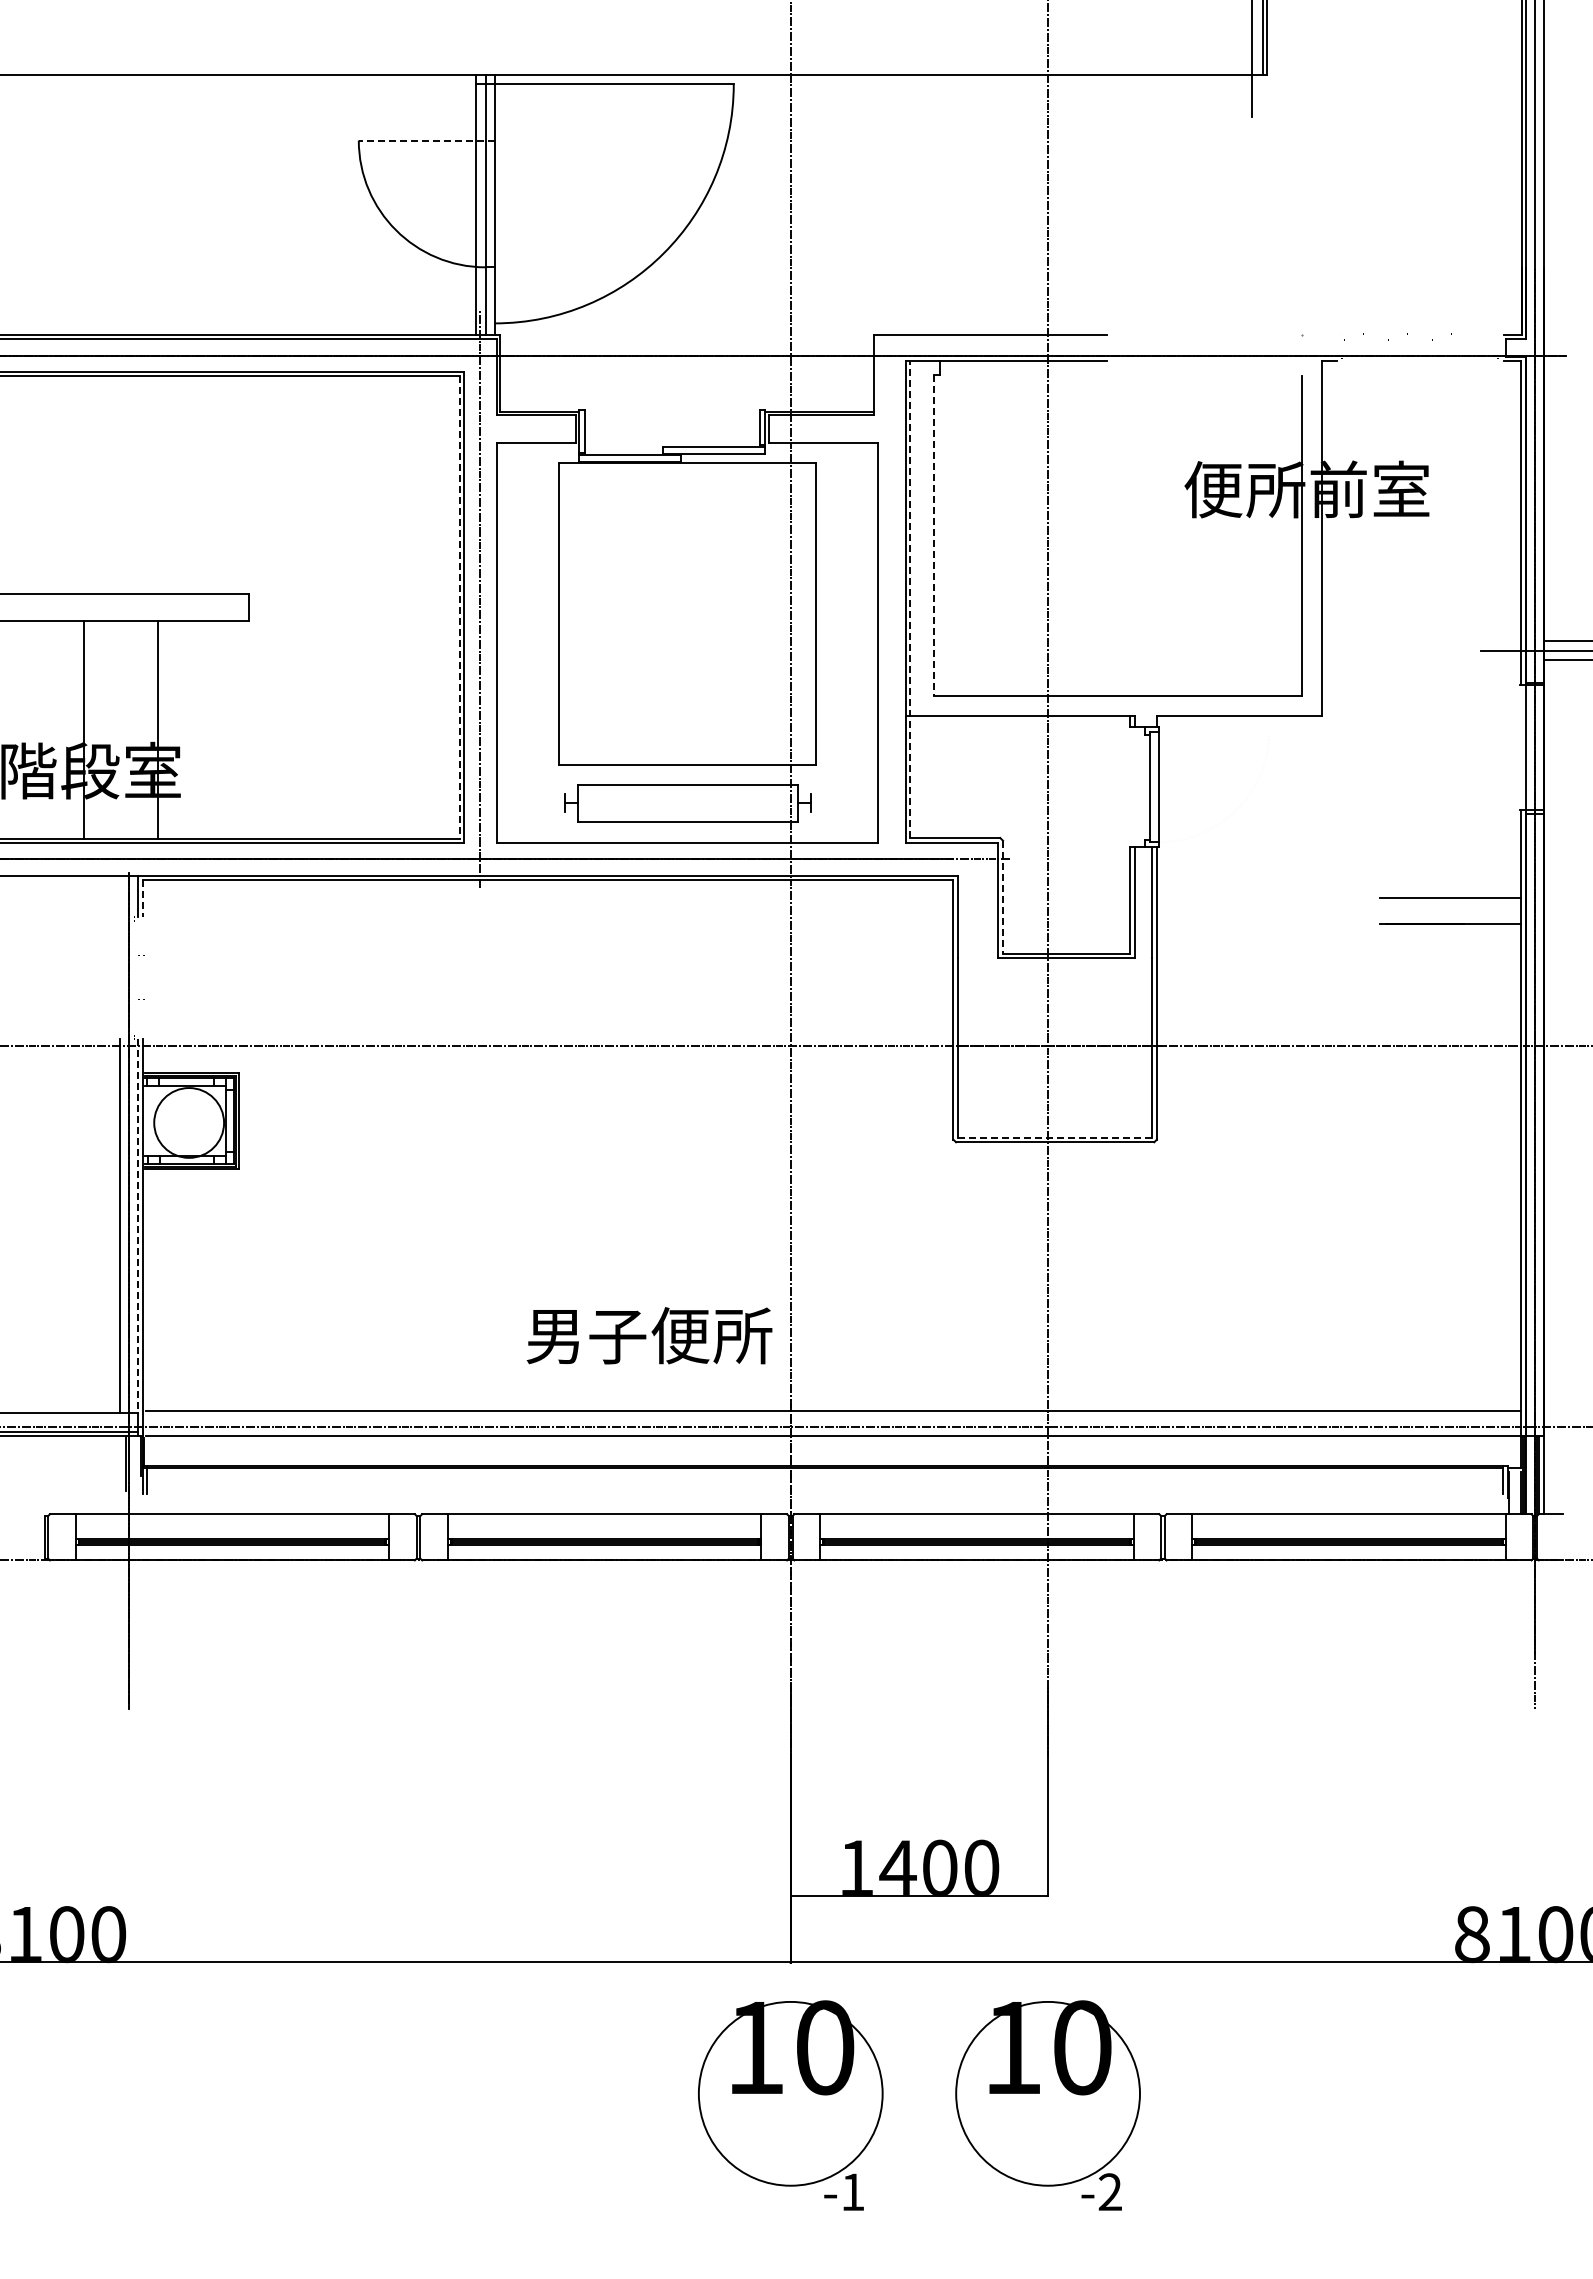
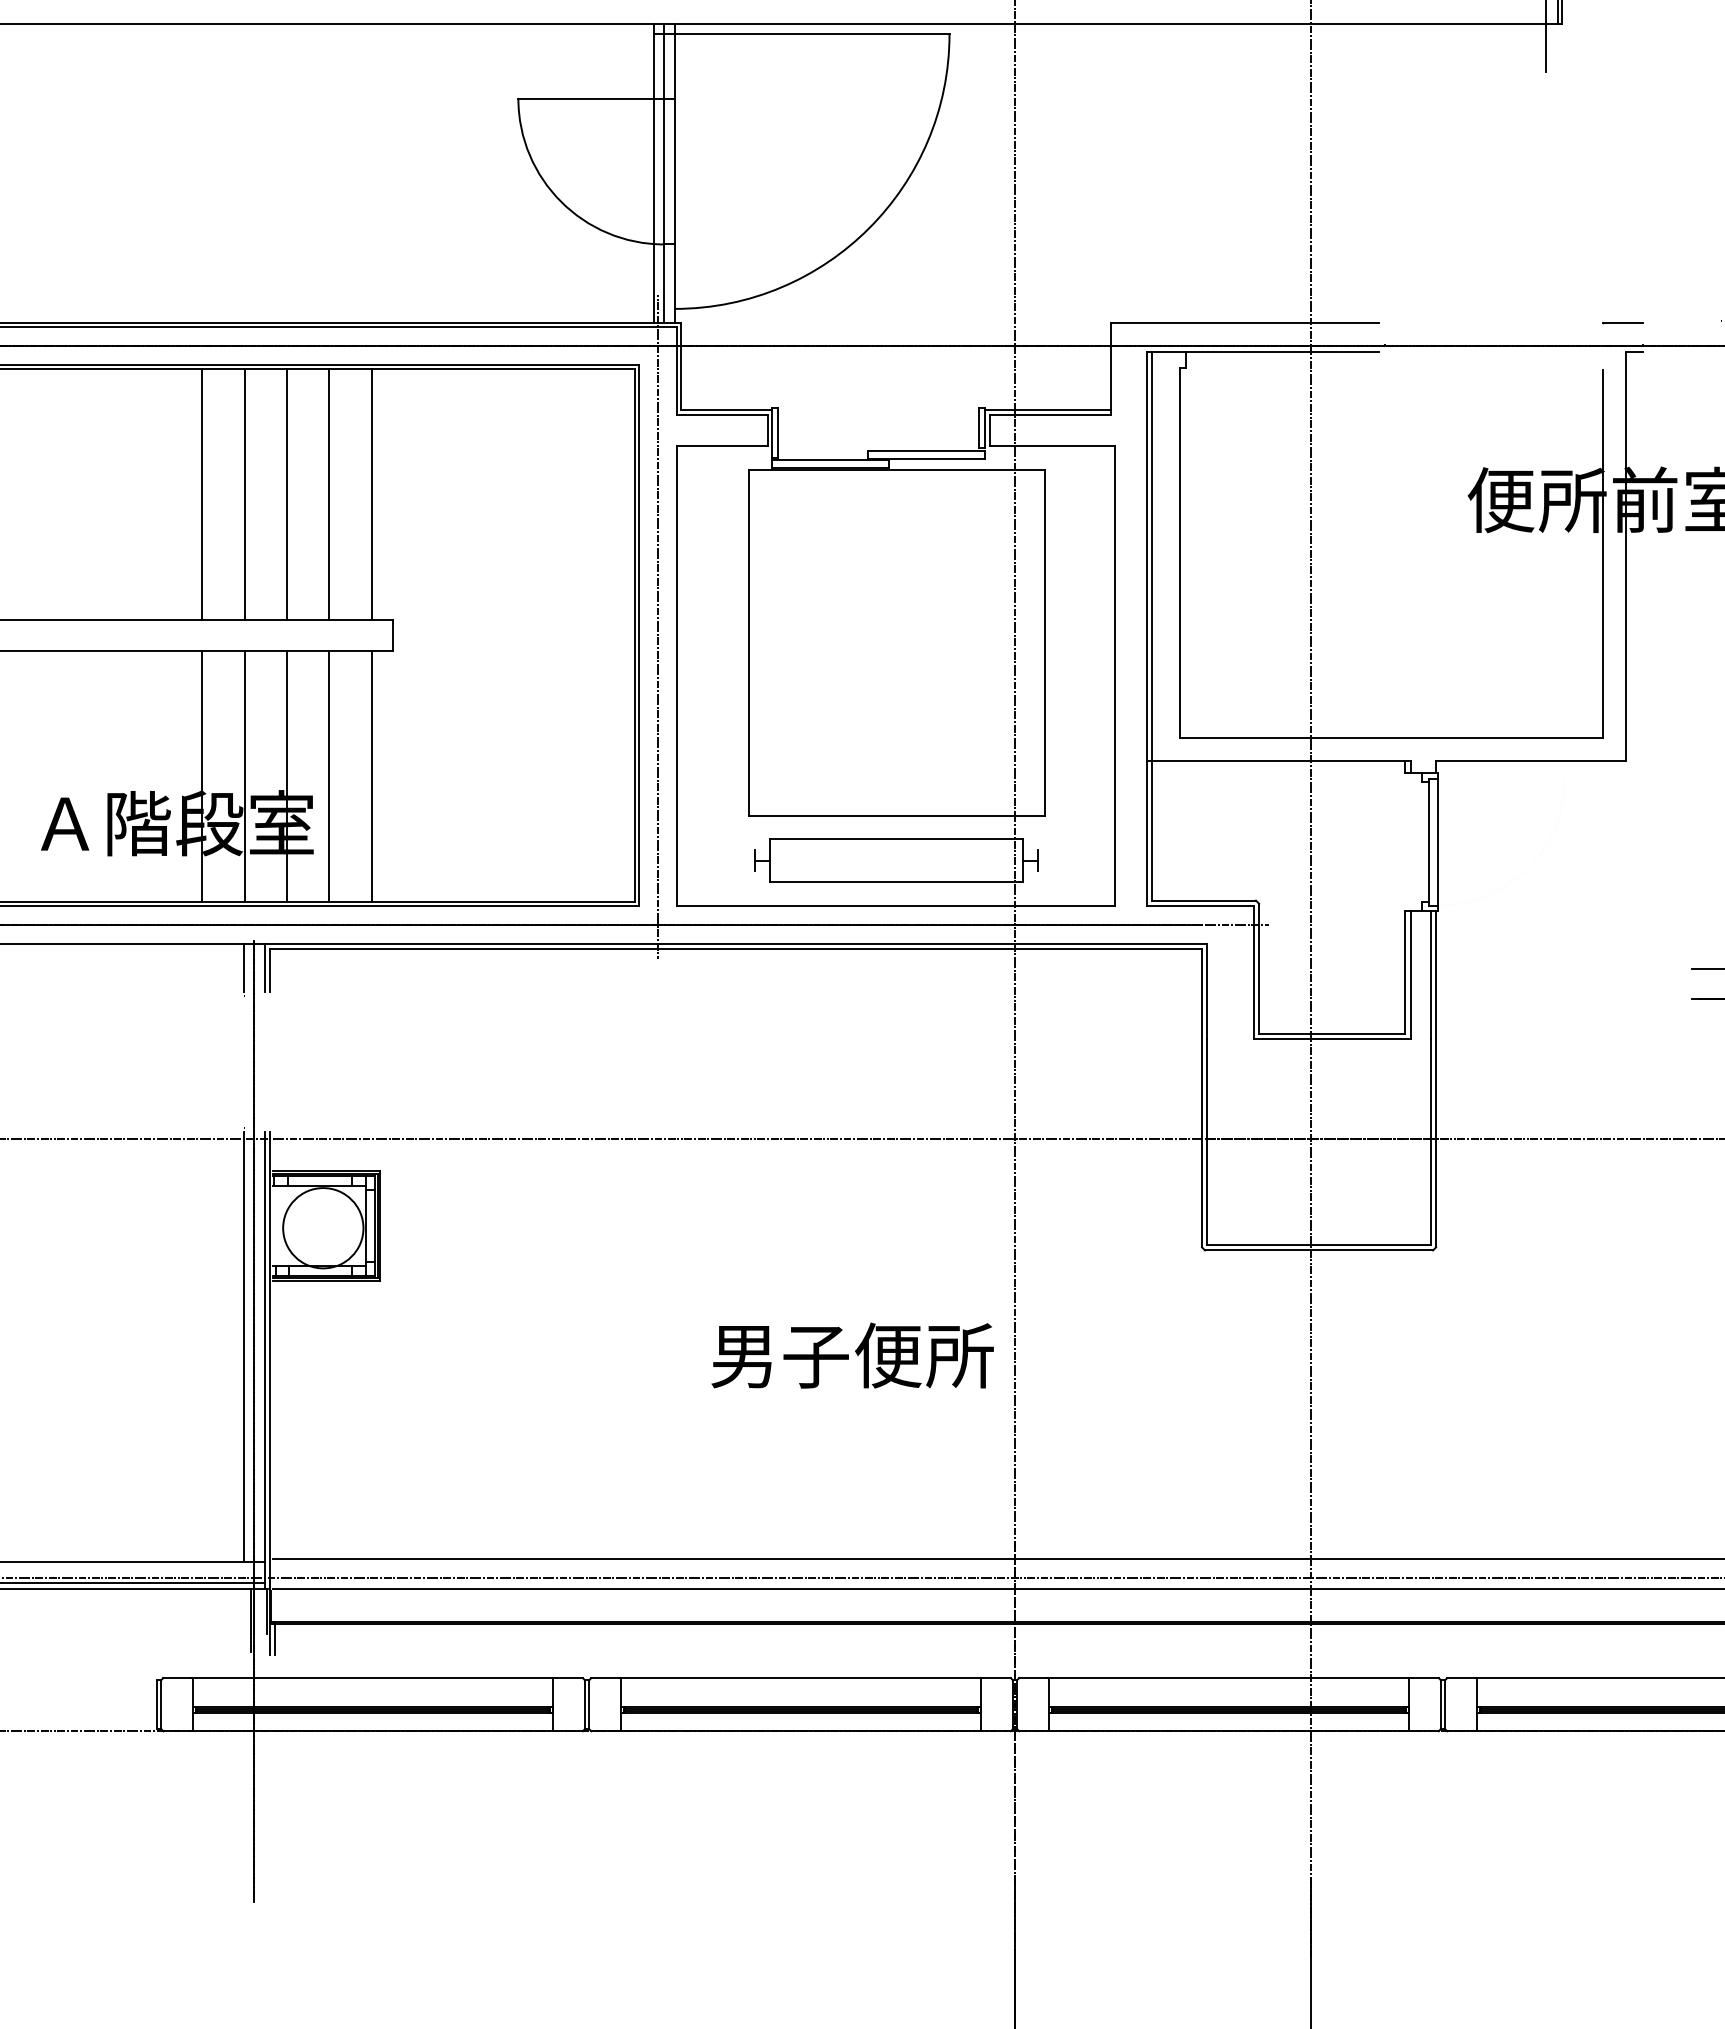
line: (426, 140) -> (596, 98), dashed -> solid
line: (1318, 335) -> (1621, 322), added
line: (84, 484) -> (202, 494), added
line: (120, 484) -> (244, 494), added
line: (157, 484) -> (286, 494), added
line: (194, 484) -> (329, 494), added
line: (231, 484) -> (372, 494), added
line: (934, 535) -> (1180, 552), dashed -> solid
line: (910, 599) -> (1152, 626), dashed -> solid
line: (459, 607) -> (634, 635), dashed -> solid
line: (120, 729) -> (244, 775), added
line: (194, 729) -> (329, 775), added
line: (231, 729) -> (372, 775), added
line: (119, 896) -> (243, 967), added
line: (1003, 897) -> (1259, 969), dashed -> solid
line: (142, 899) -> (269, 971), dashed -> solid
line: (1055, 1137) -> (1319, 1244), dashed -> solid
line: (138, 1226) -> (265, 1347), dashed -> solid
text: (649, 1335) -> (852, 1355), moved

